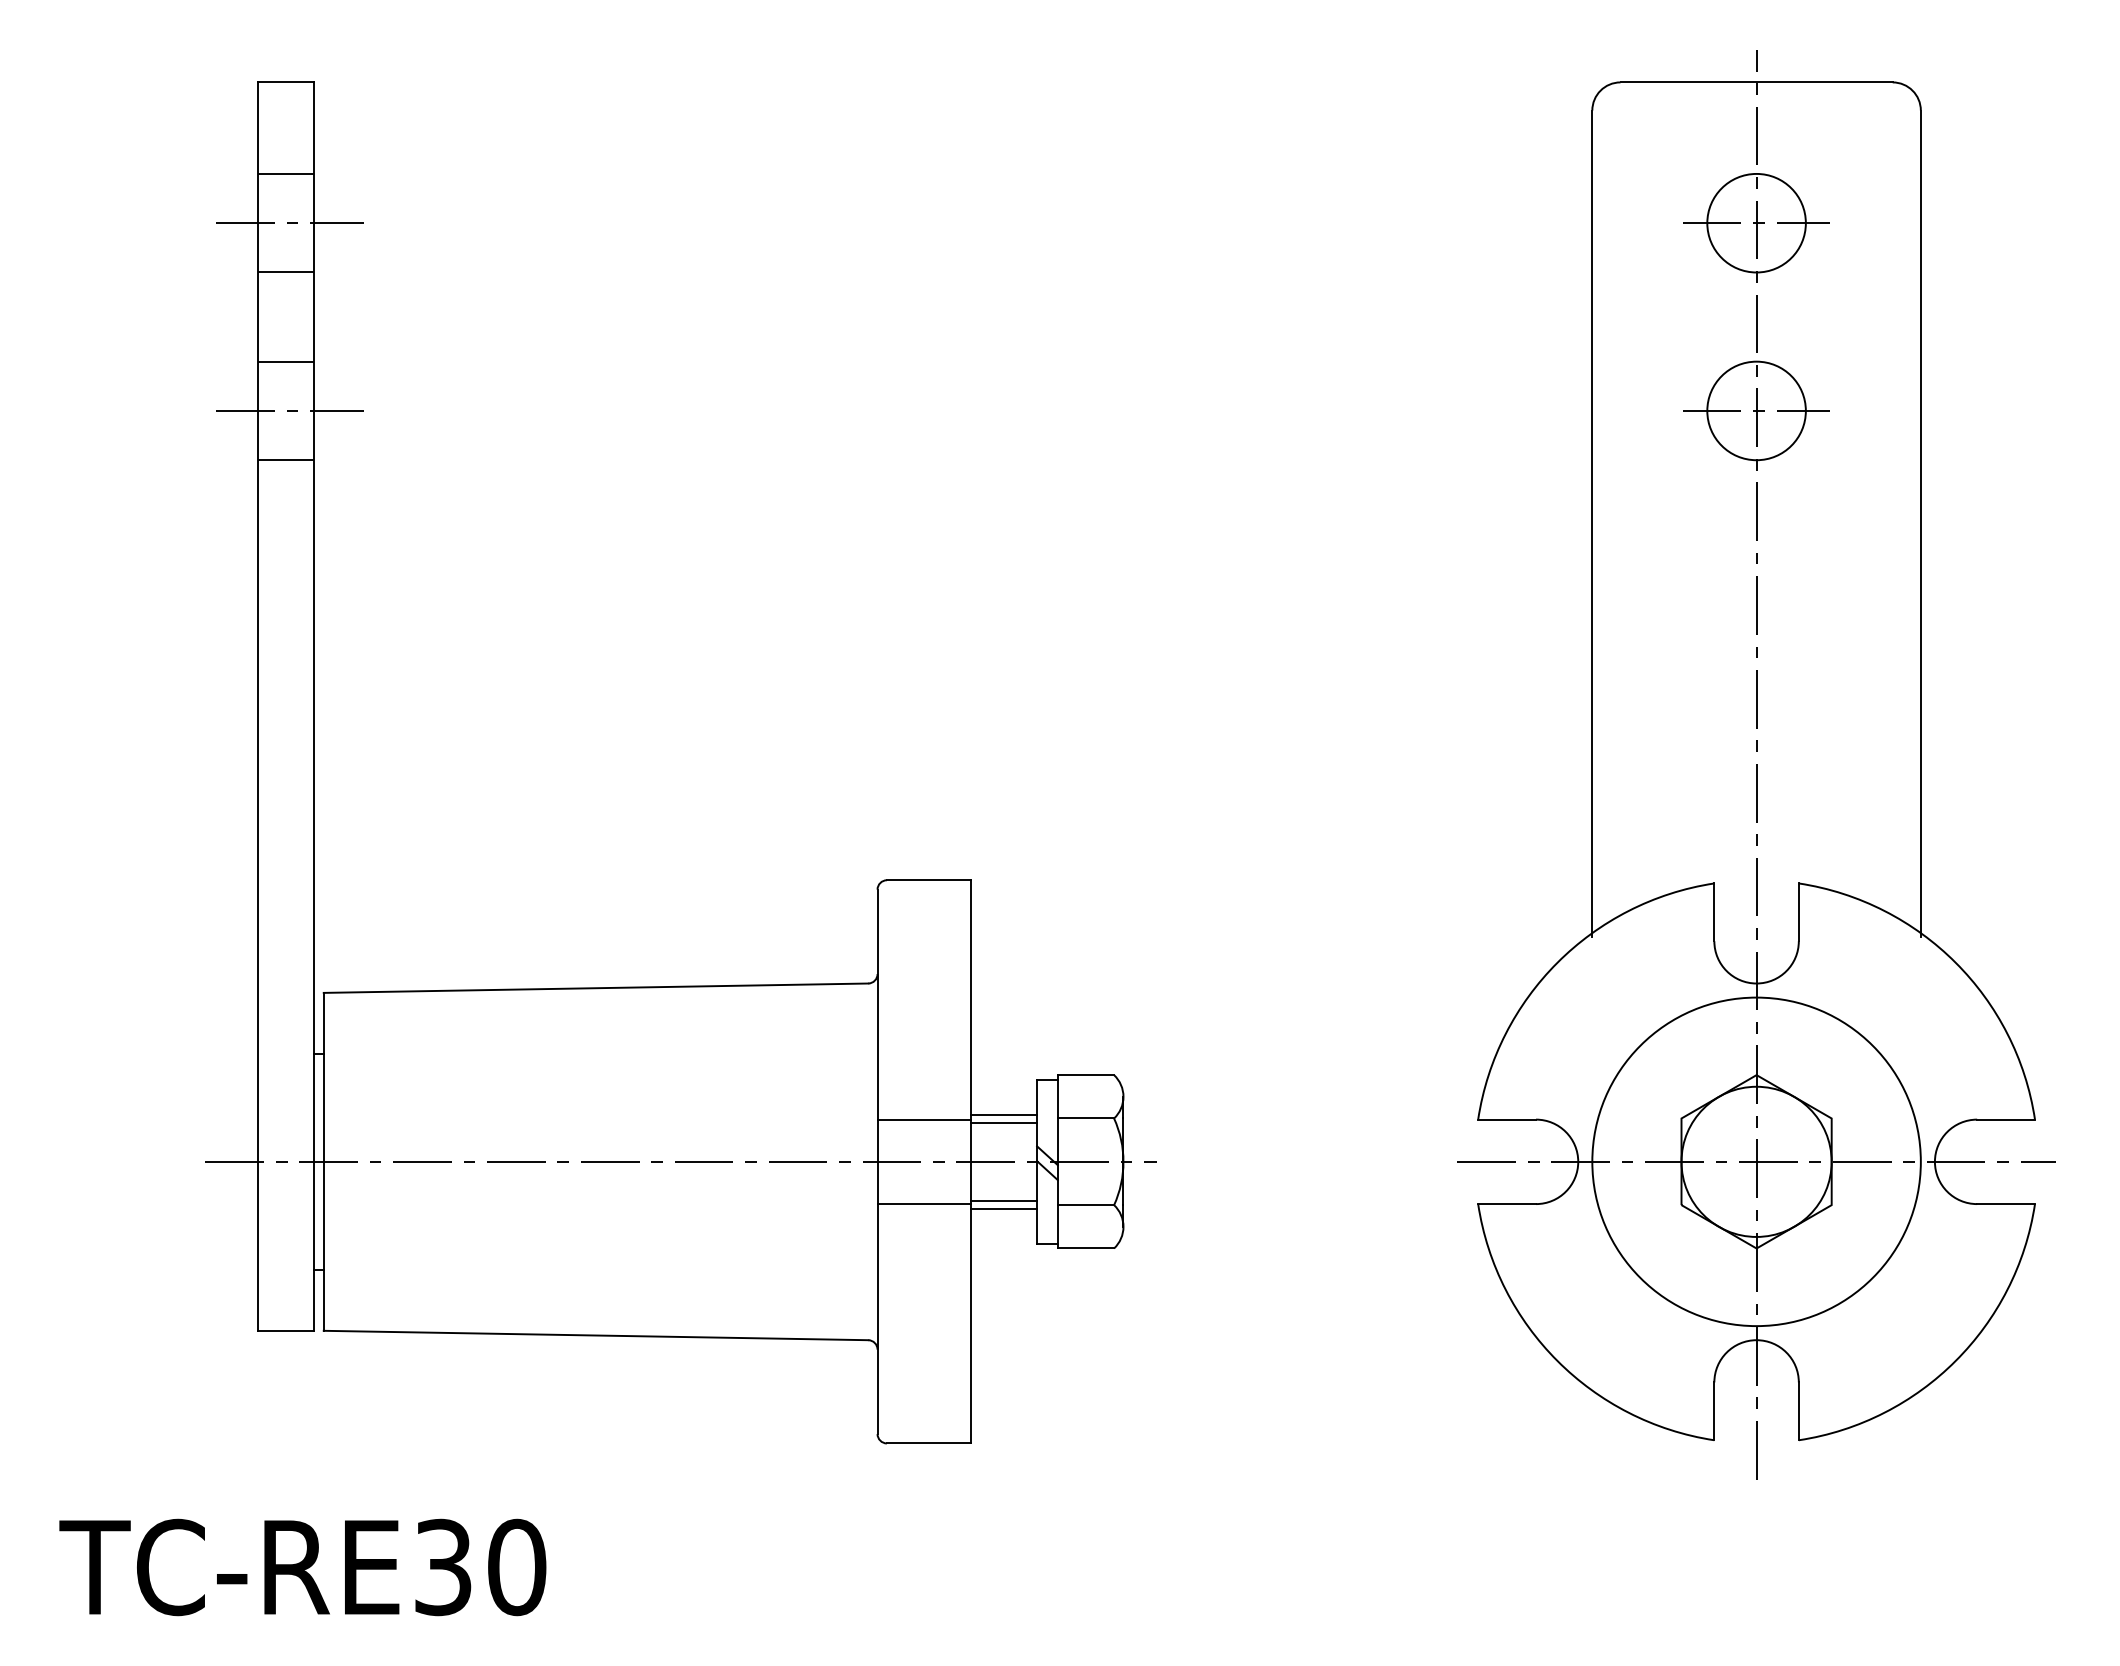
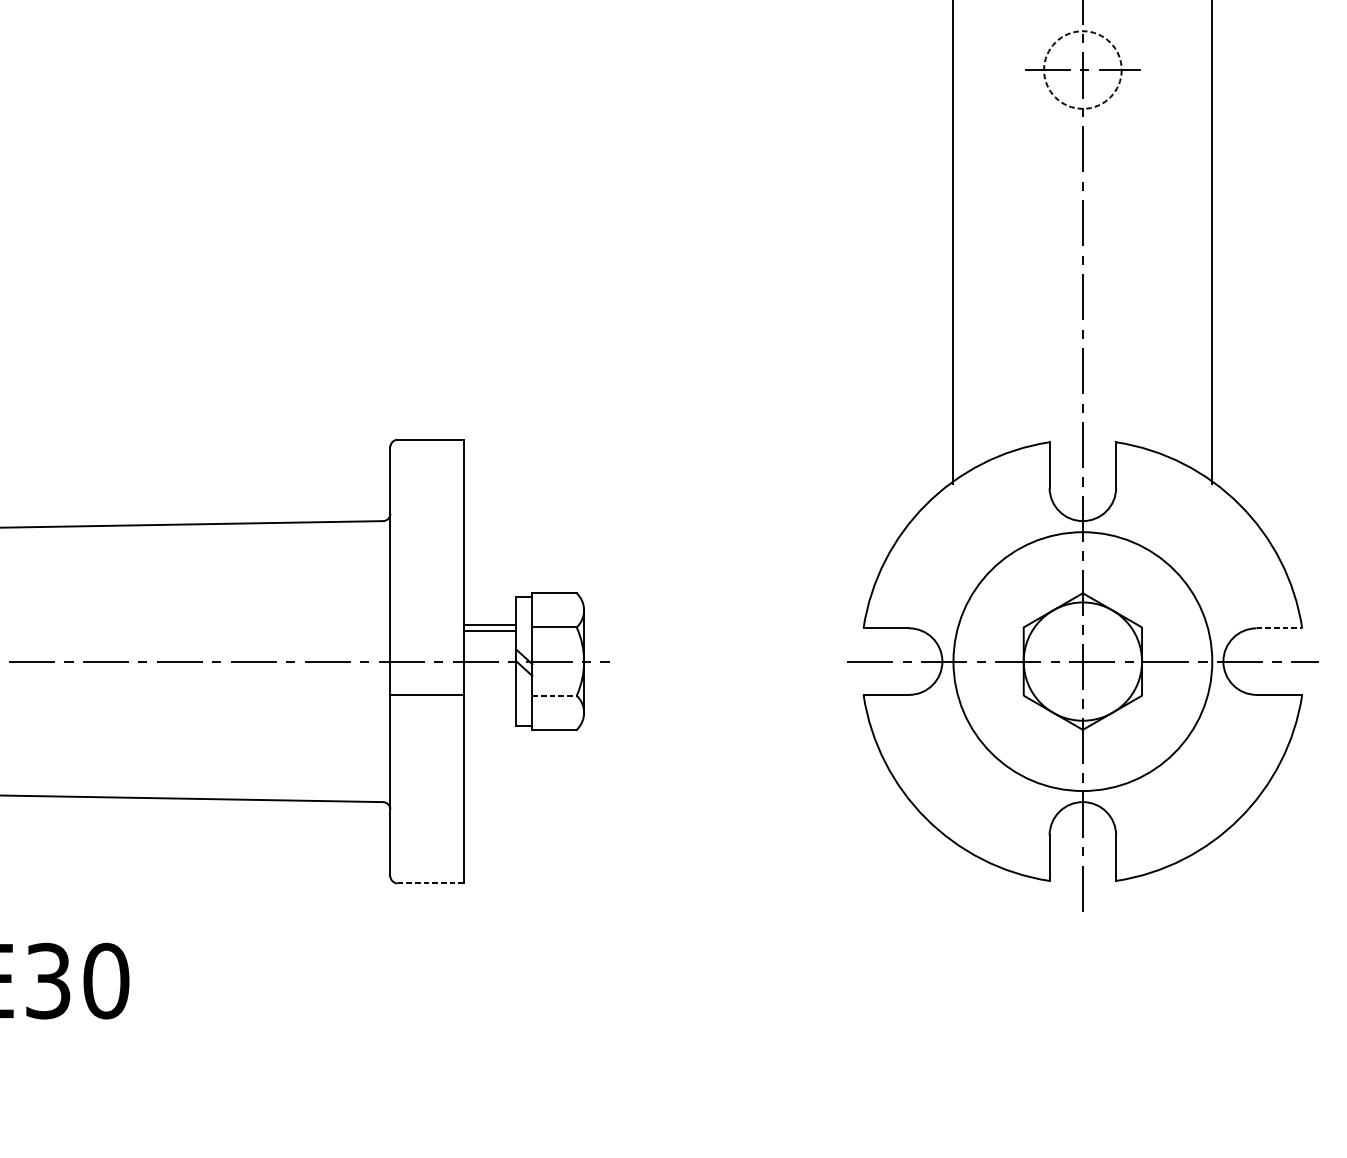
circle: (1756, 410) -> (1082, 69), solid -> dashed
line: (924, 1119) -> (427, 628), removed
line: (2006, 1119) -> (1279, 628), solid -> dashed
line: (1004, 1201) -> (490, 692), removed
line: (1086, 1205) -> (554, 695), solid -> dashed
line: (1004, 1208) -> (490, 698), removed
line: (929, 1443) -> (431, 883), solid -> dashed

